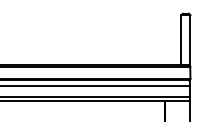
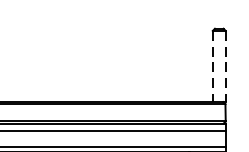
line: (181, 40) -> (212, 66), solid -> dashed
line: (190, 40) -> (225, 66), solid -> dashed

